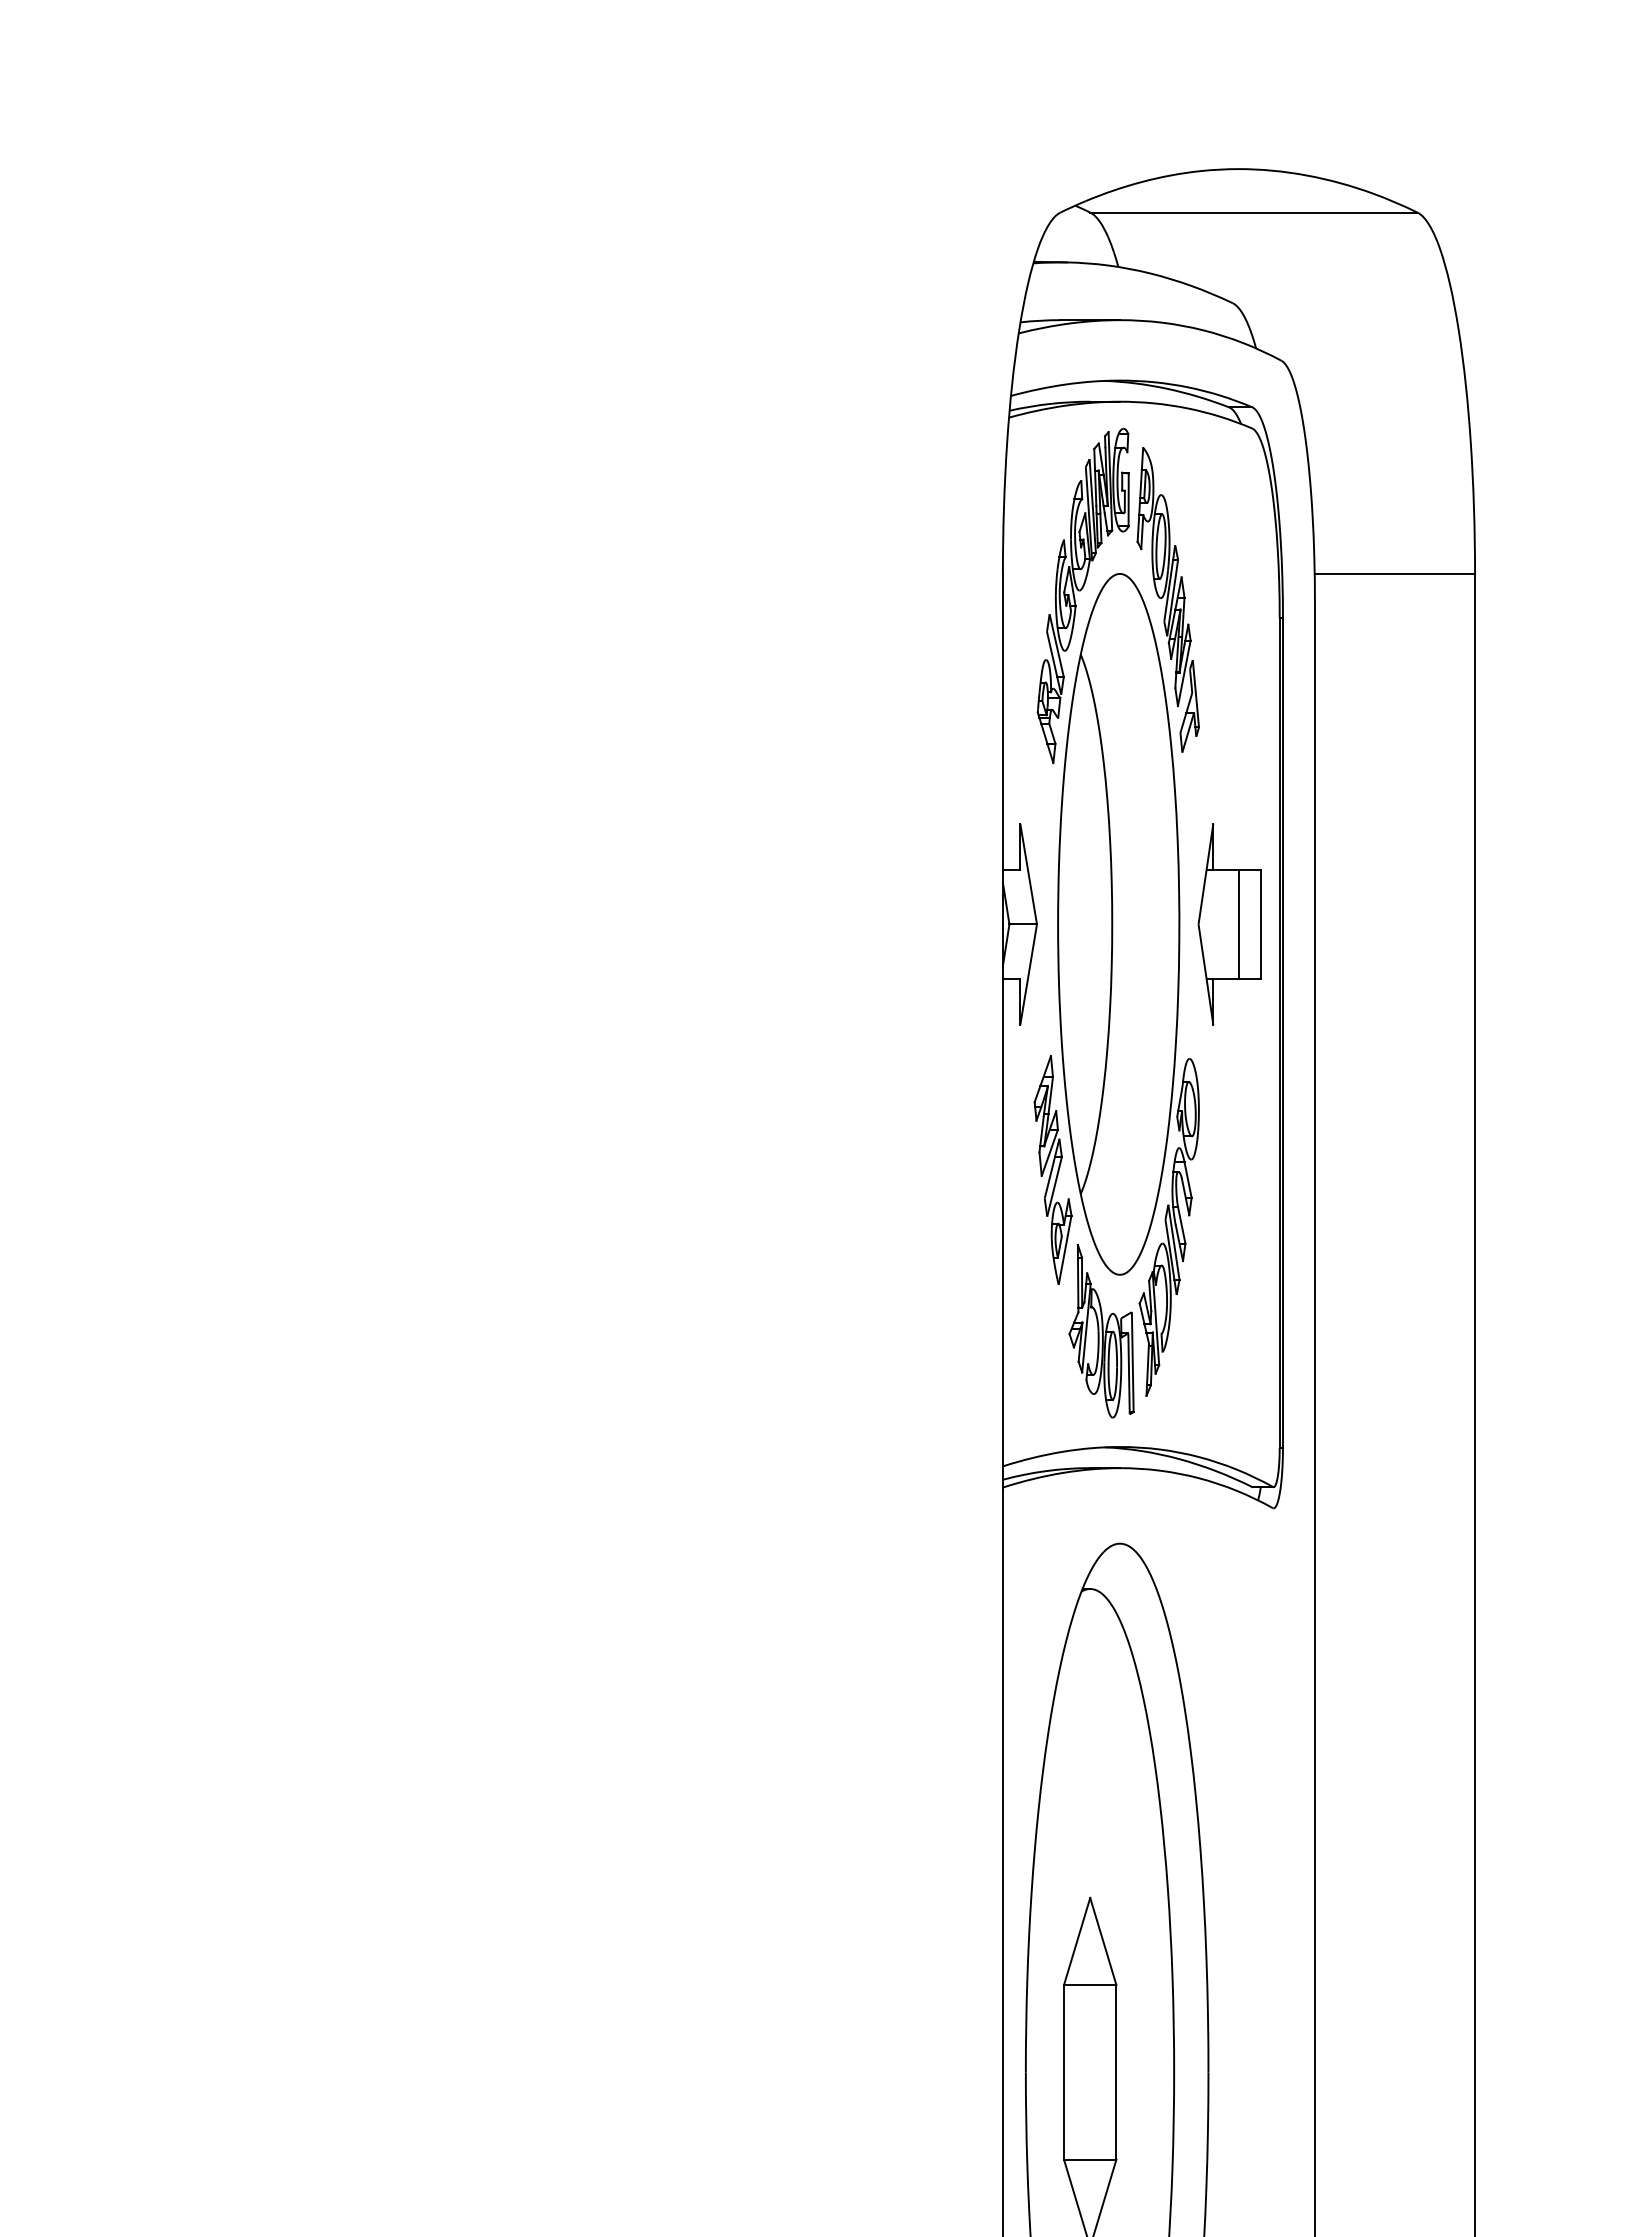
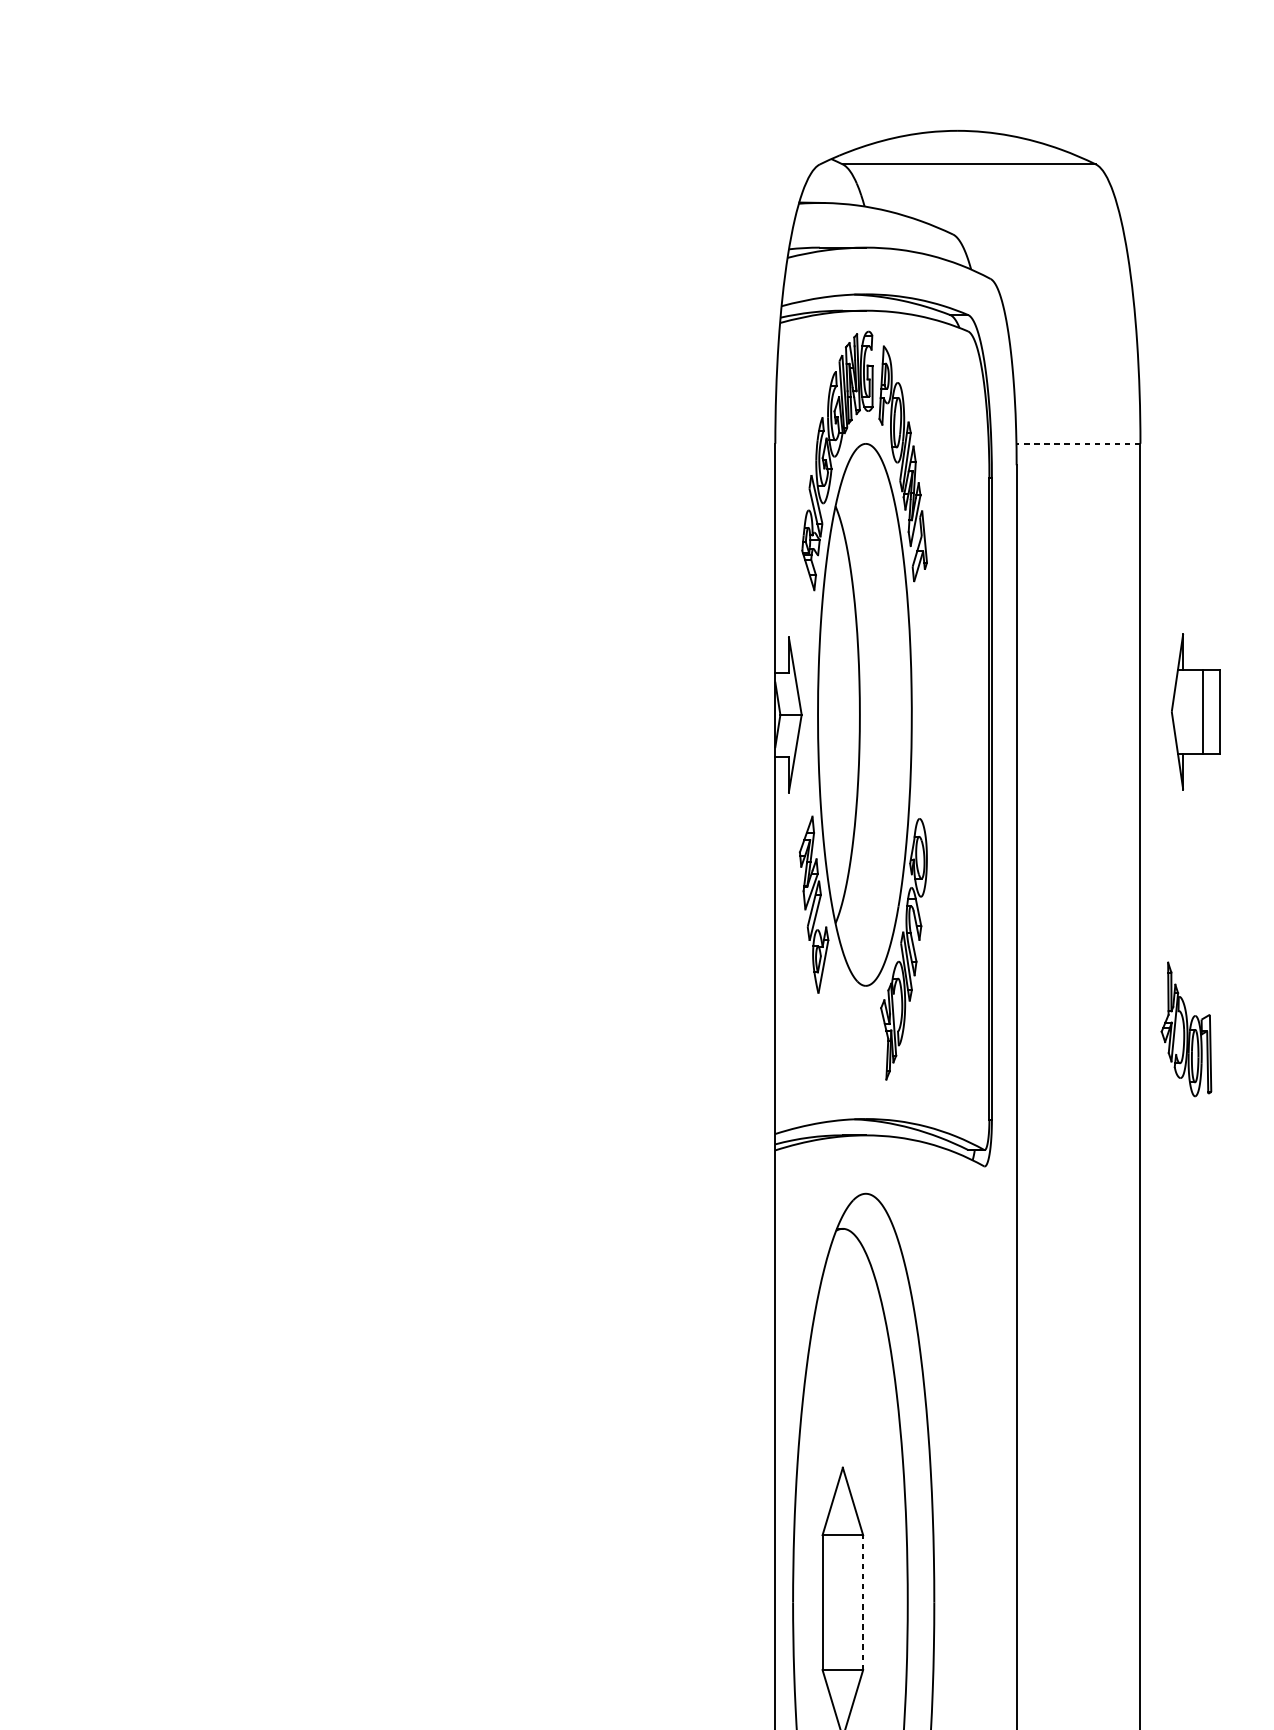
line: (1394, 573) -> (1078, 443), solid -> dashed
part: (1229, 924) -> (1195, 711), moved
part: (1101, 1330) -> (1186, 1028), moved
line: (1116, 2071) -> (863, 1601), solid -> dashed

